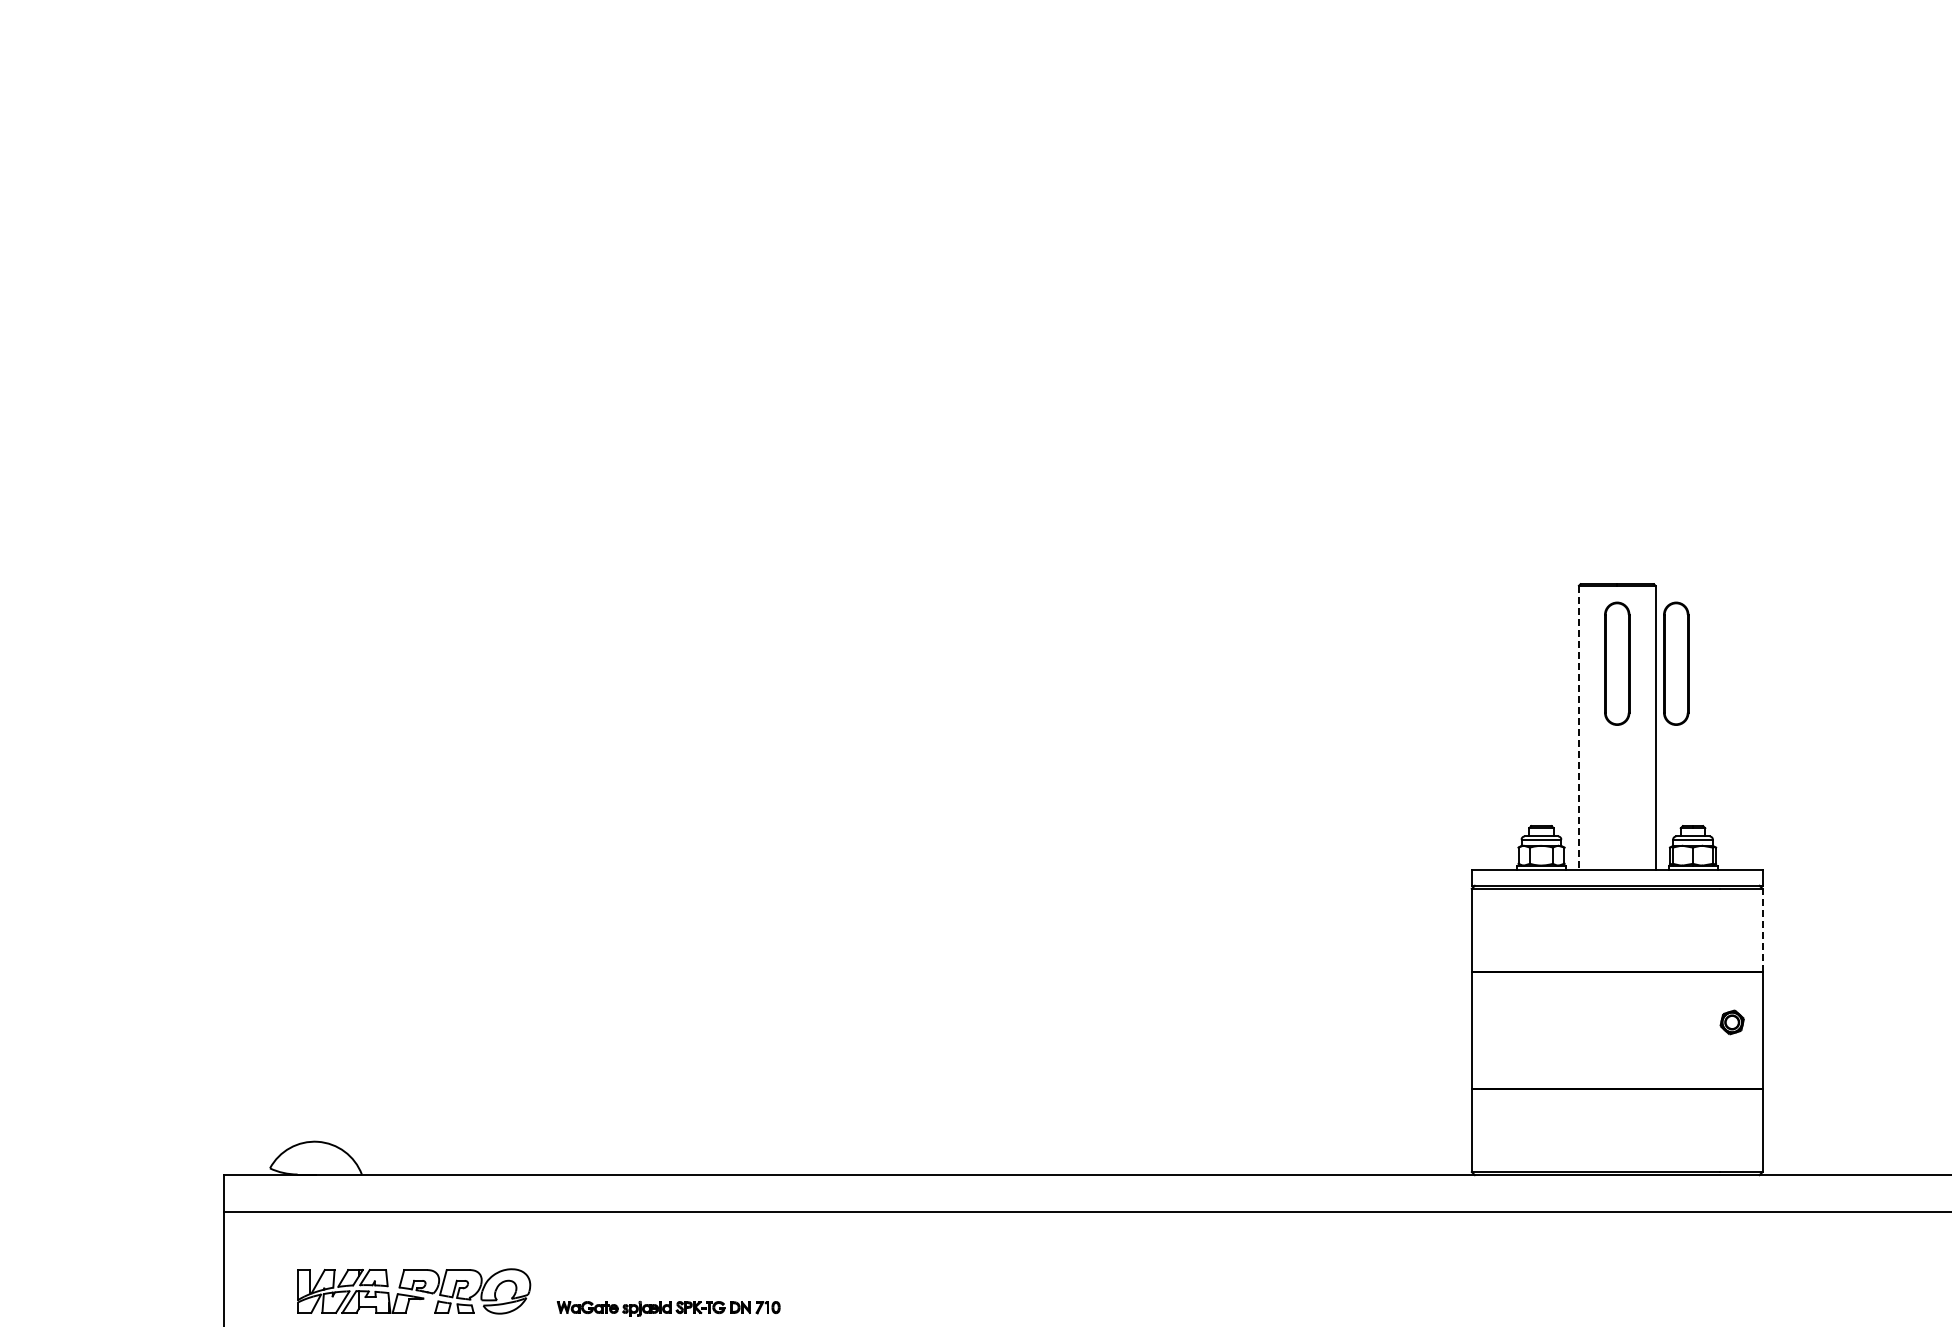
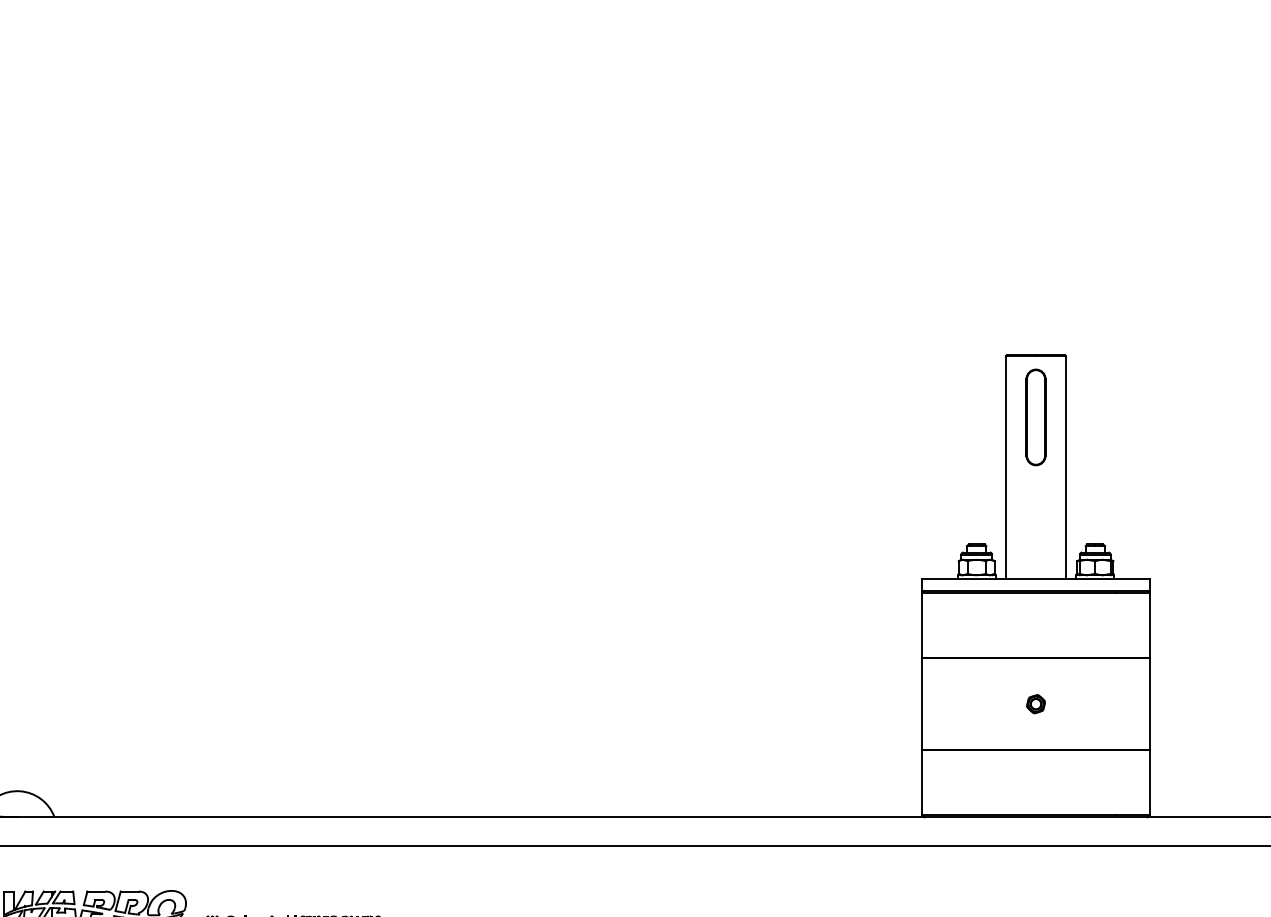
part: (1676, 663) -> (1082, 417), removed
line: (1578, 728) -> (1005, 468), dashed -> solid
line: (1762, 929) -> (1149, 625), dashed -> solid
part: (1731, 1022) -> (1035, 704), moved

